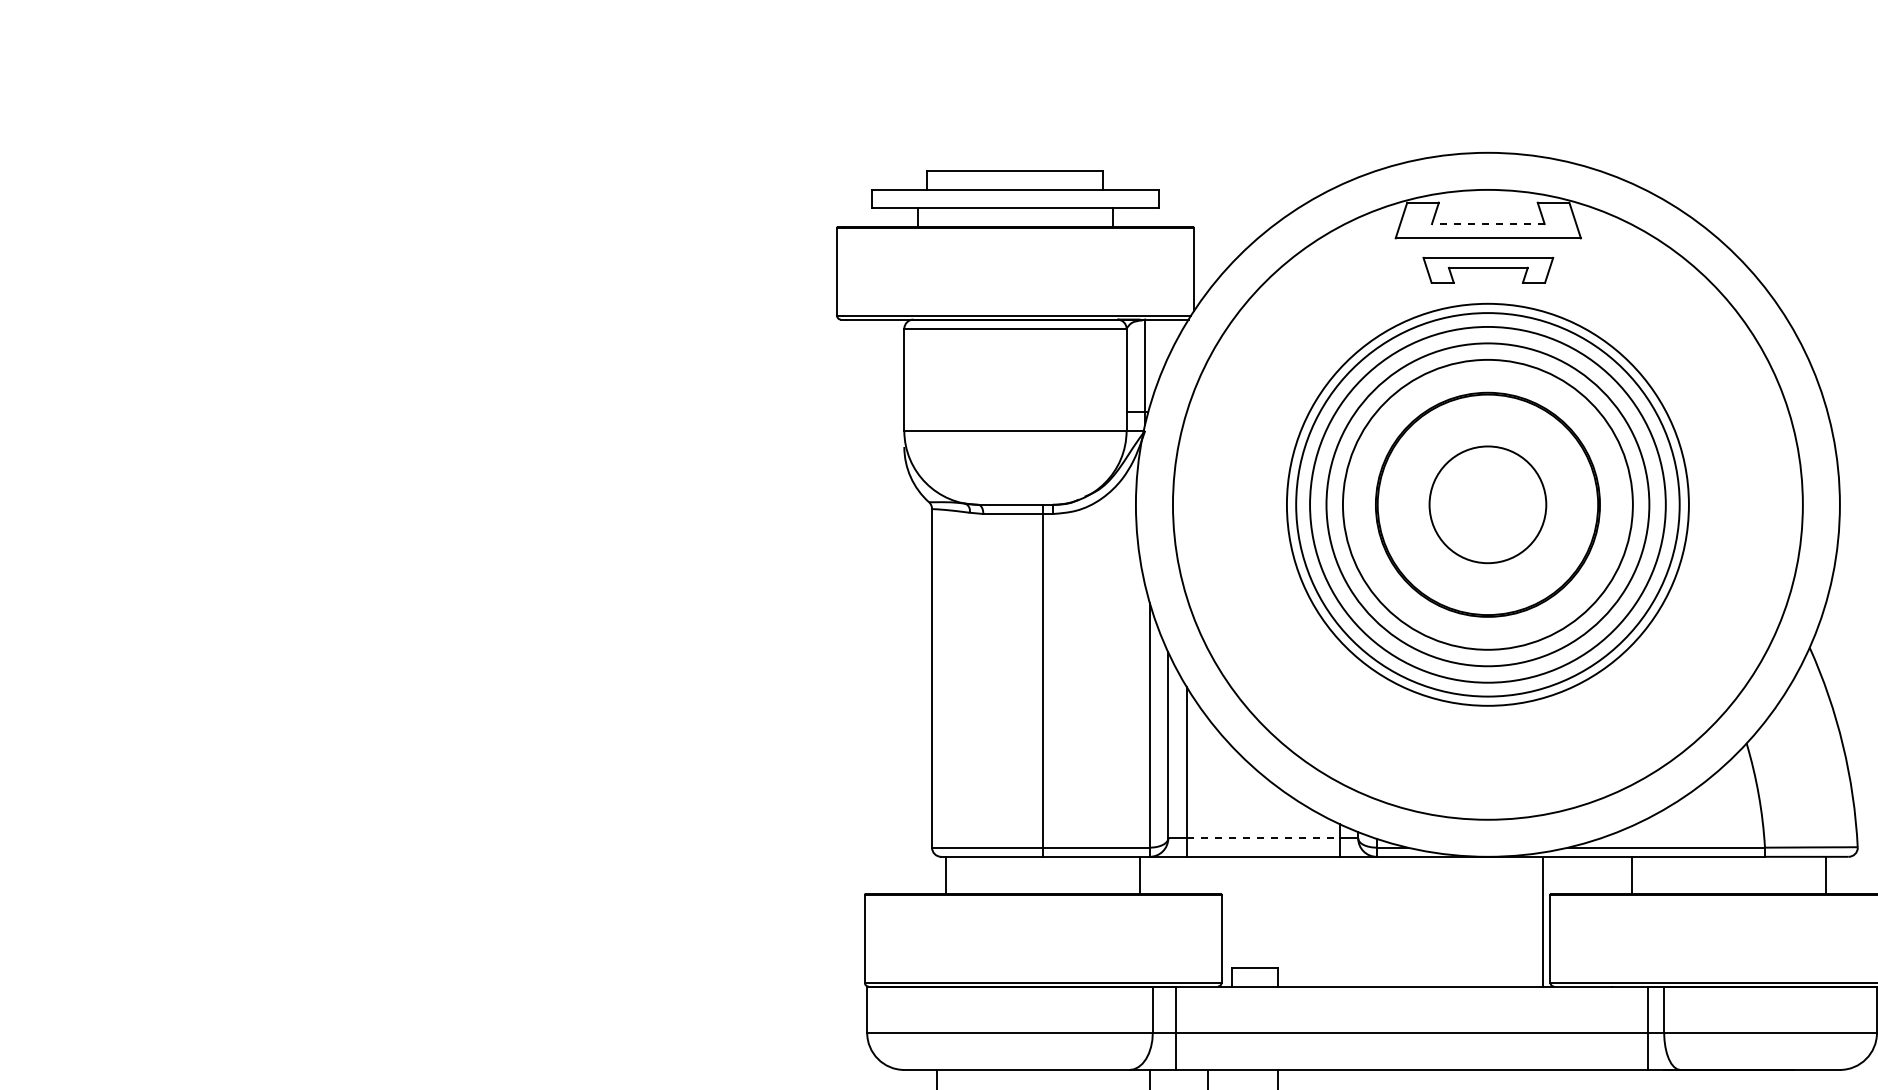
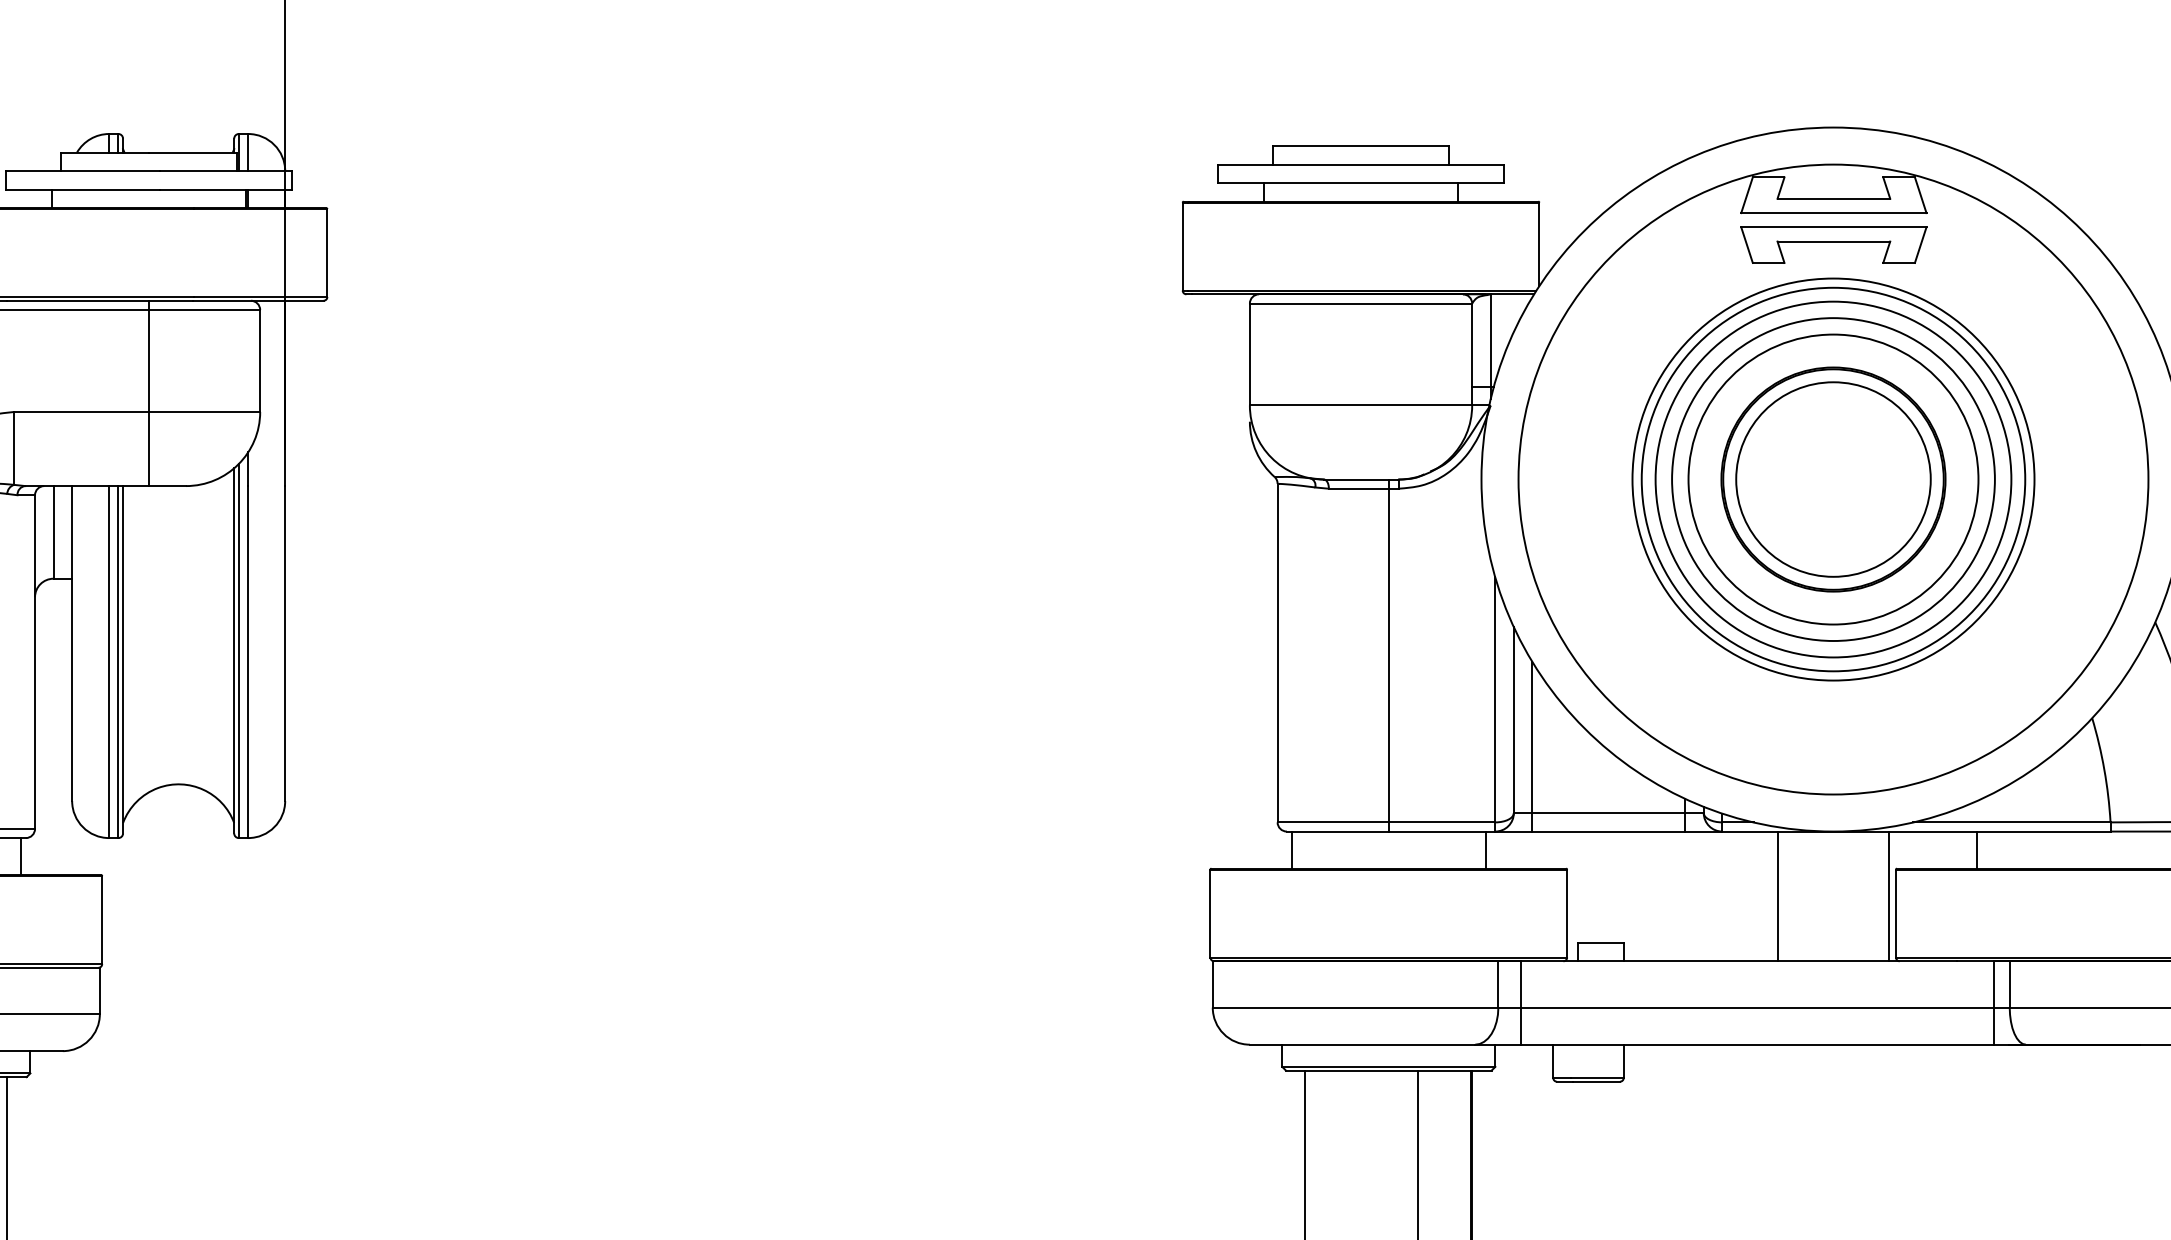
line: (1487, 223) -> (1833, 198), dashed -> solid
part: (1487, 269) -> (1833, 244), size x1.43
circle: (1487, 504) -> (1833, 479), size x1.67
line: (1263, 838) -> (1609, 813), dashed -> solid
line: (1431, 921) -> (1777, 896), added

